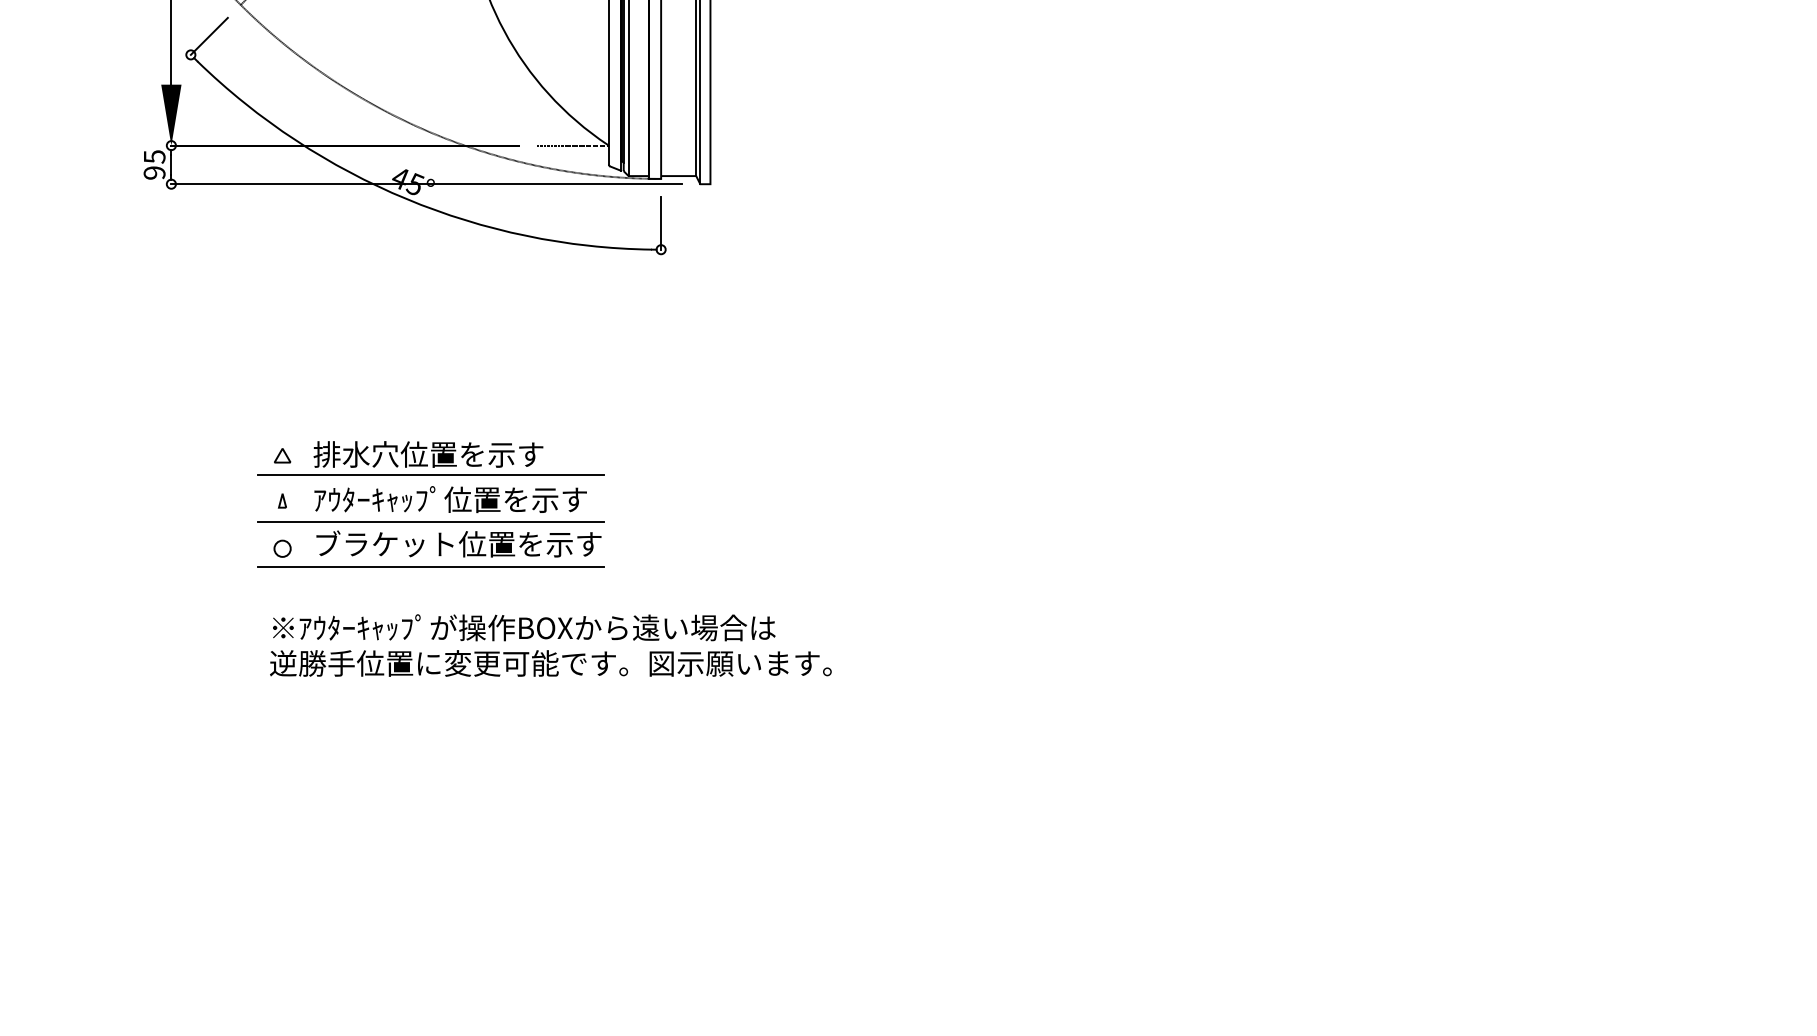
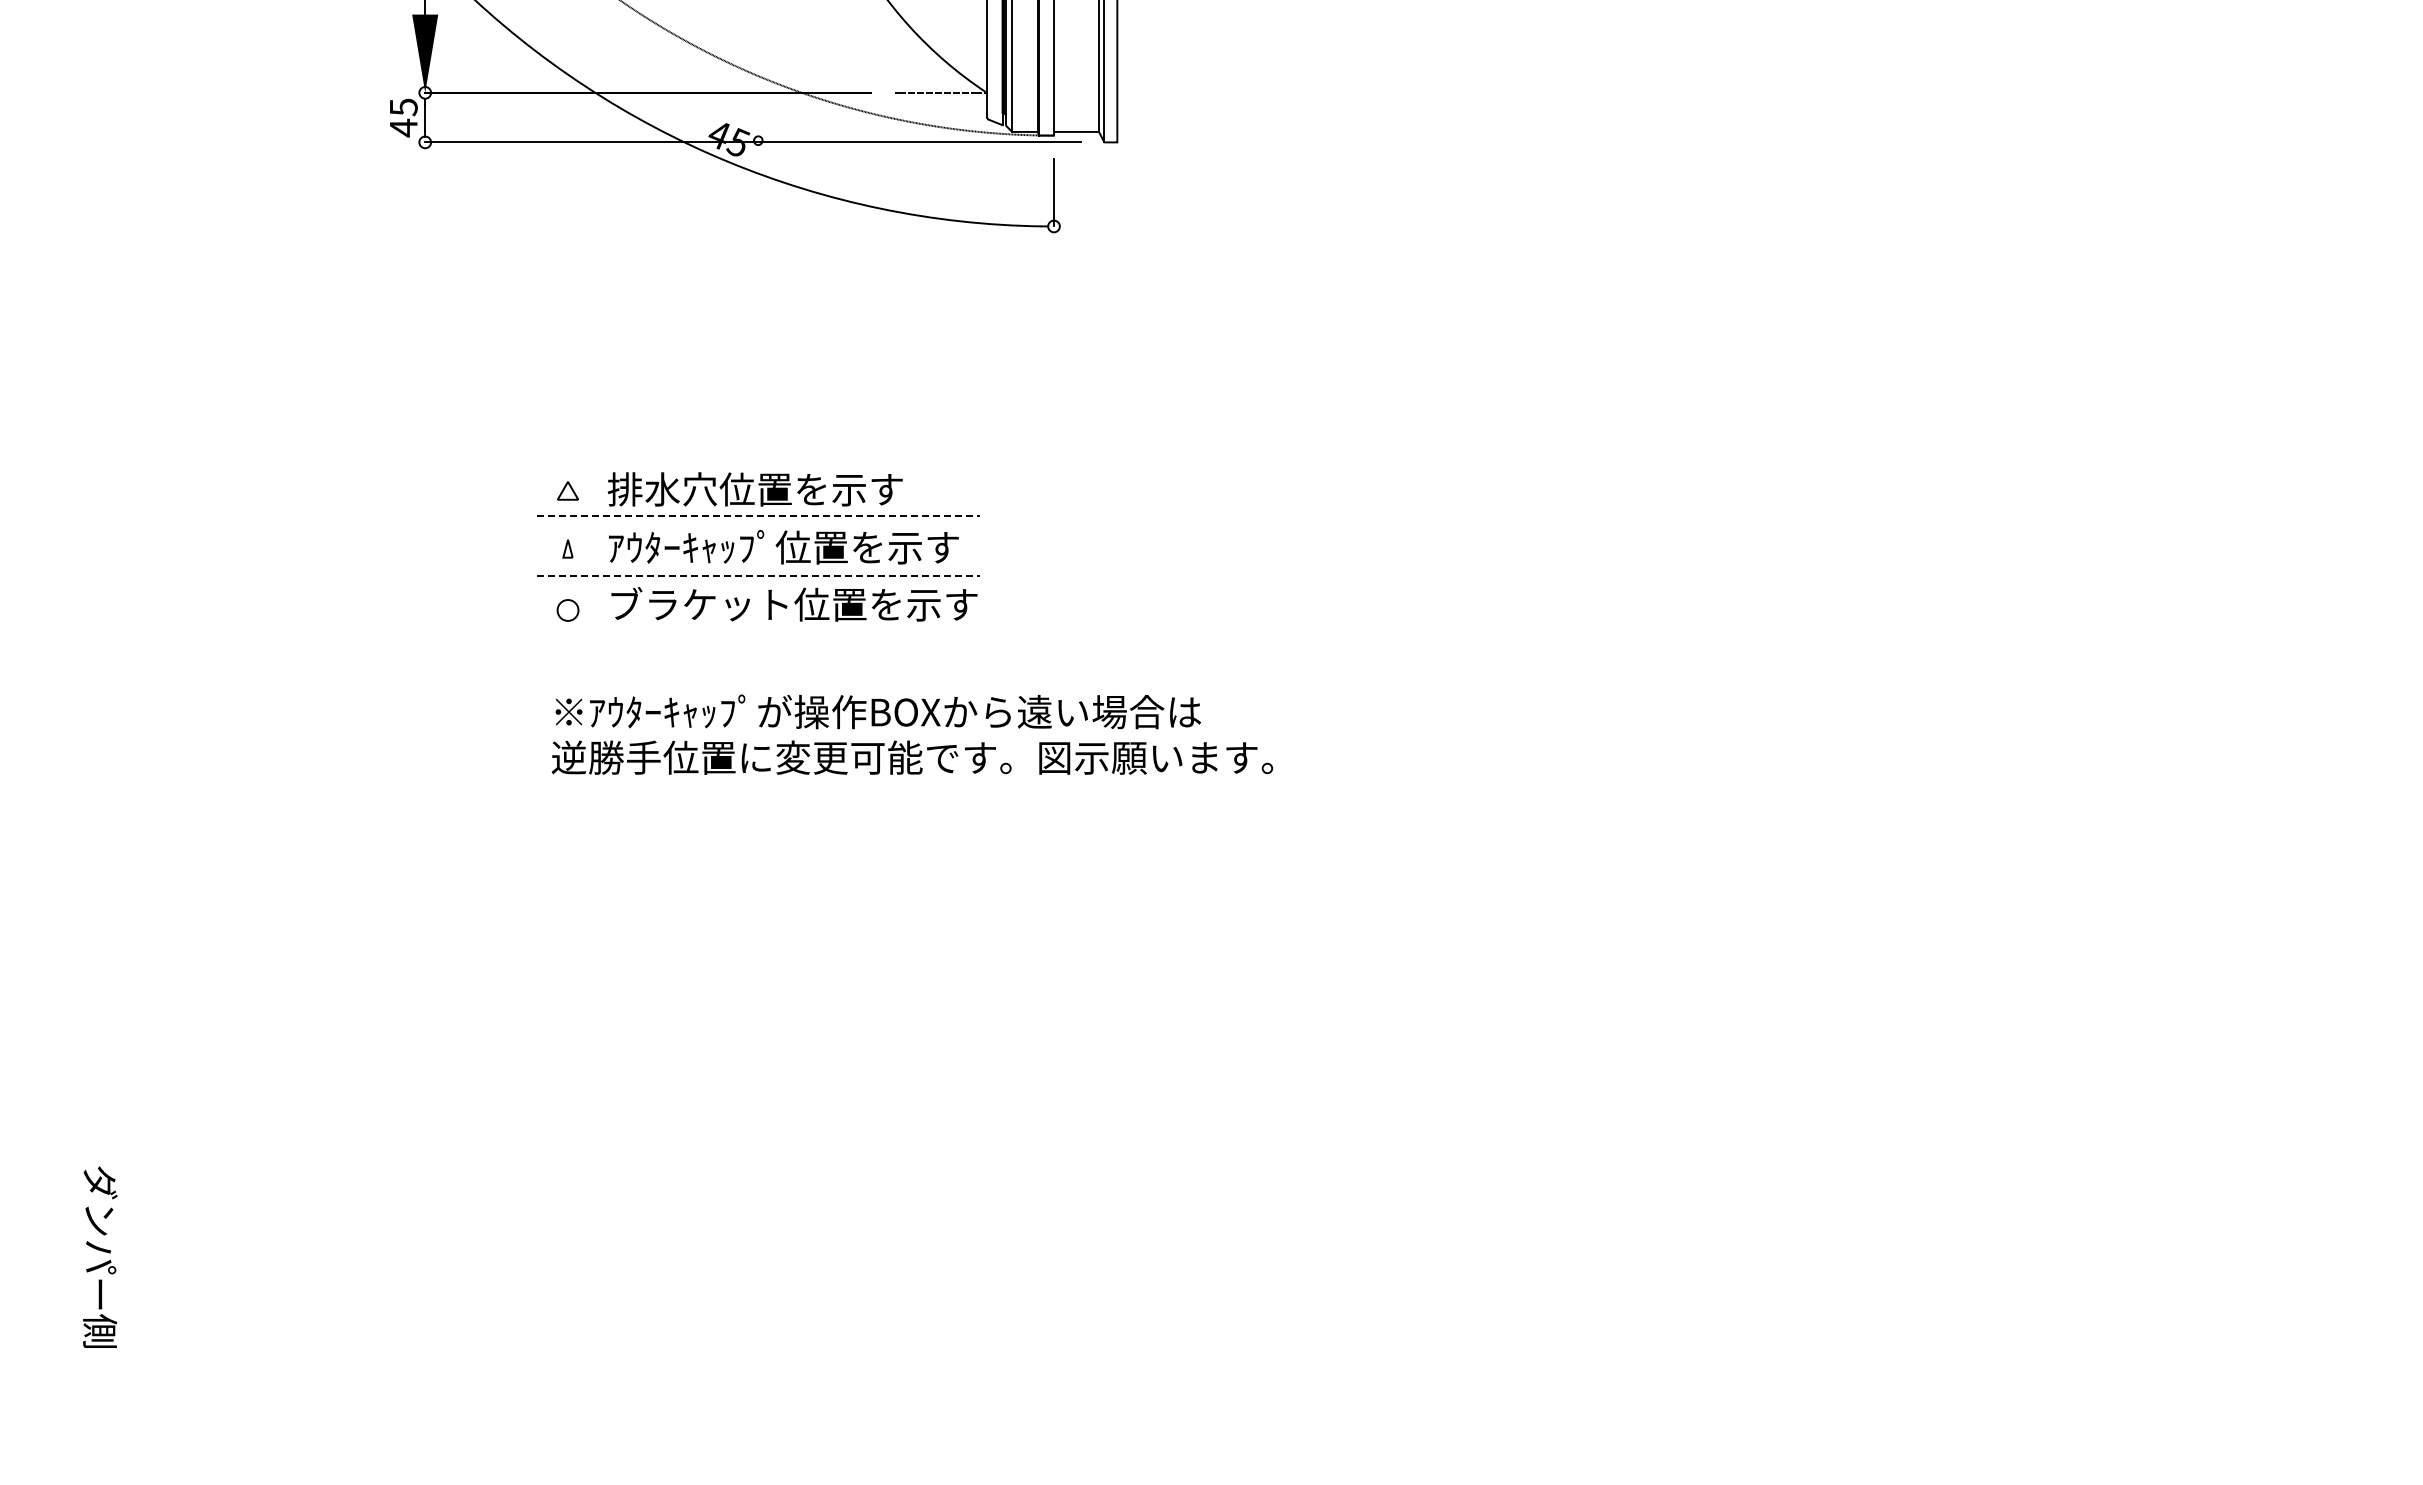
text: (154, 172) -> (403, 127), 95 -> 45
line: (430, 474) -> (758, 515), solid -> dashed
line: (430, 522) -> (758, 576), solid -> dashed
line: (430, 566) -> (758, 633), removed

